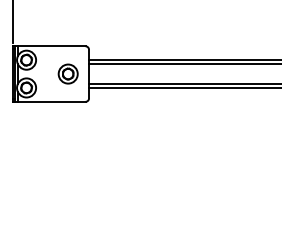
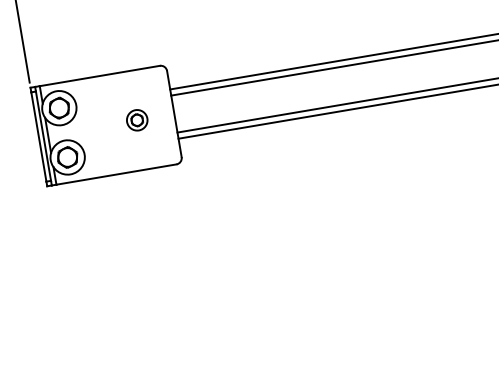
part: (67, 73) -> (135, 119), size x0.6

